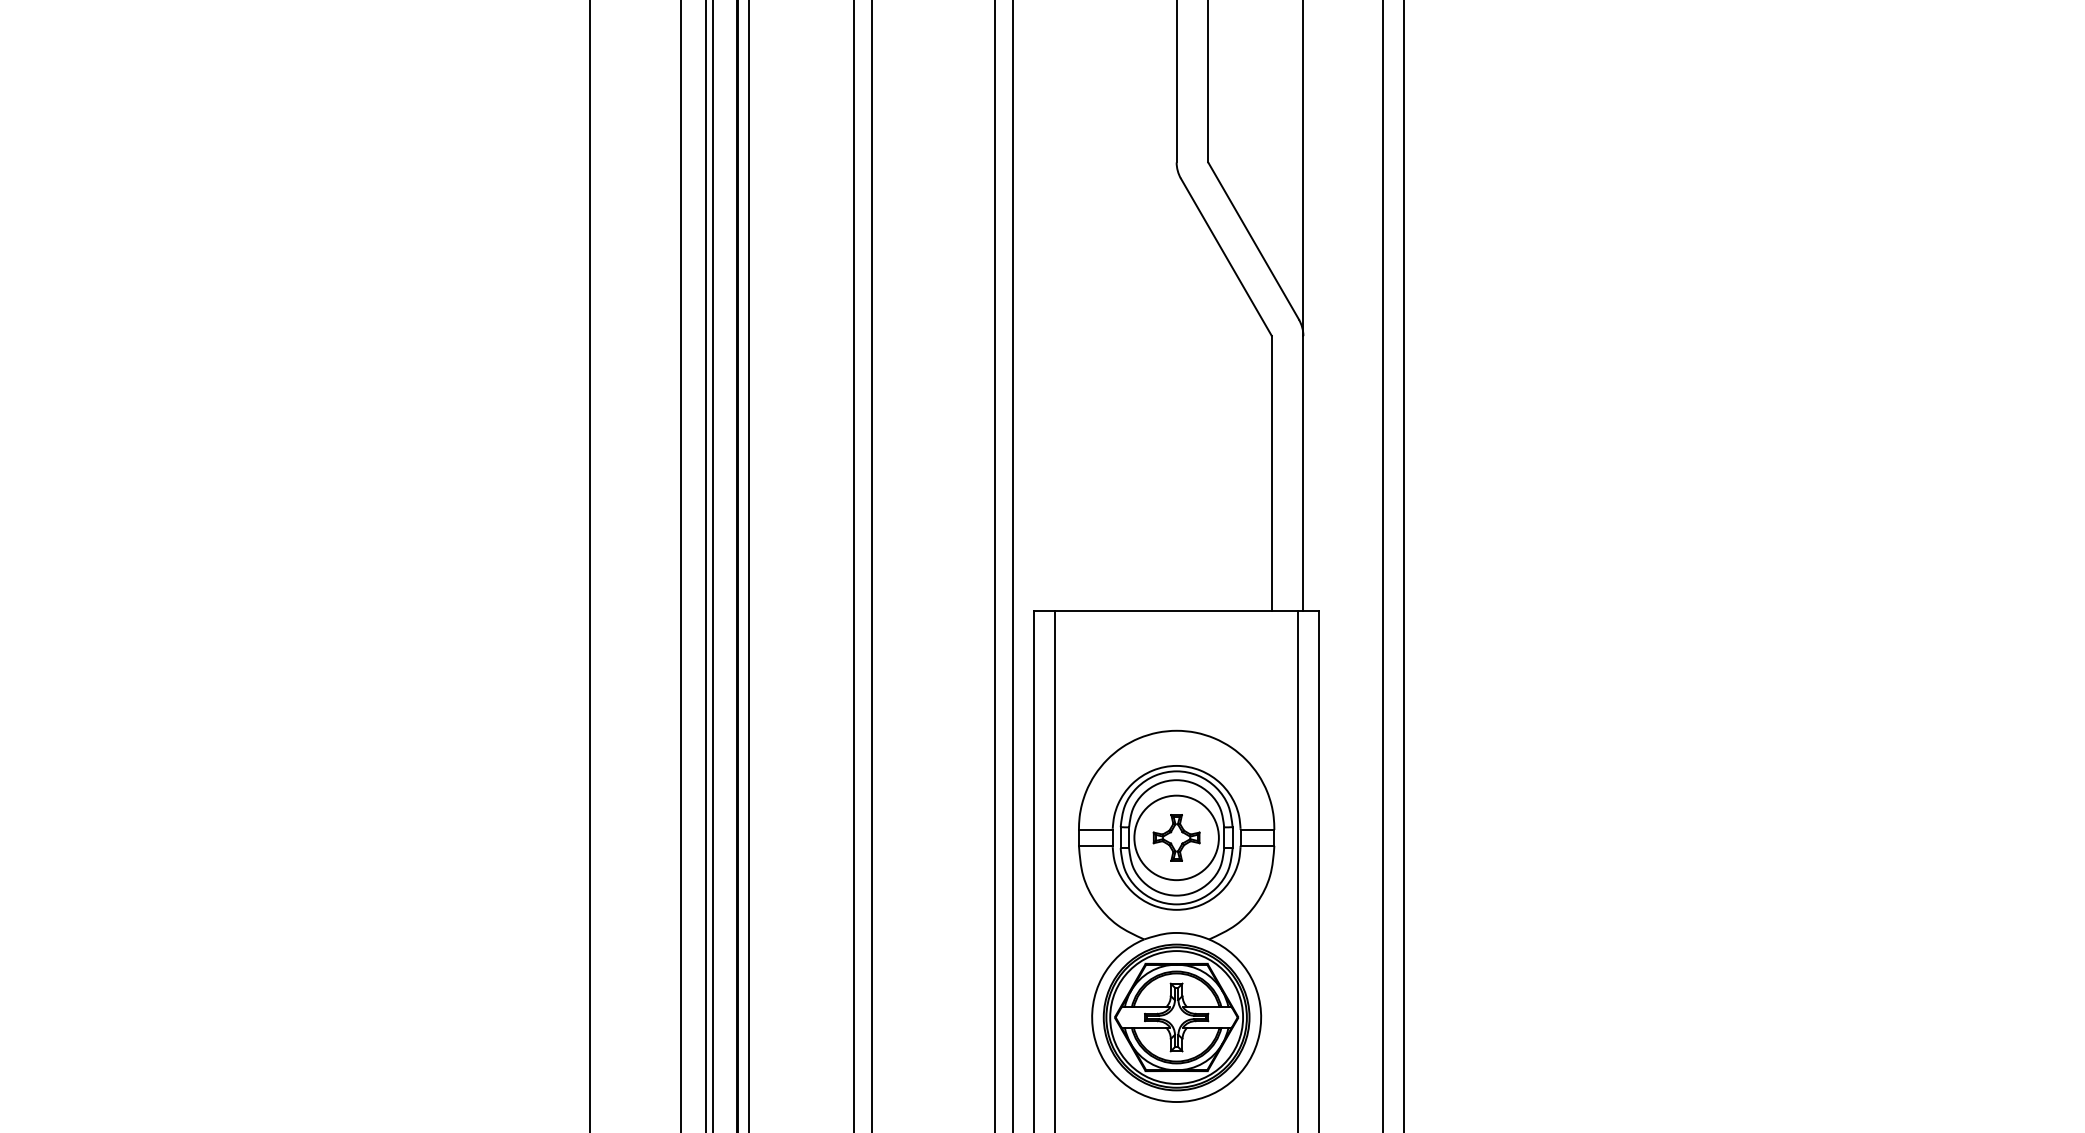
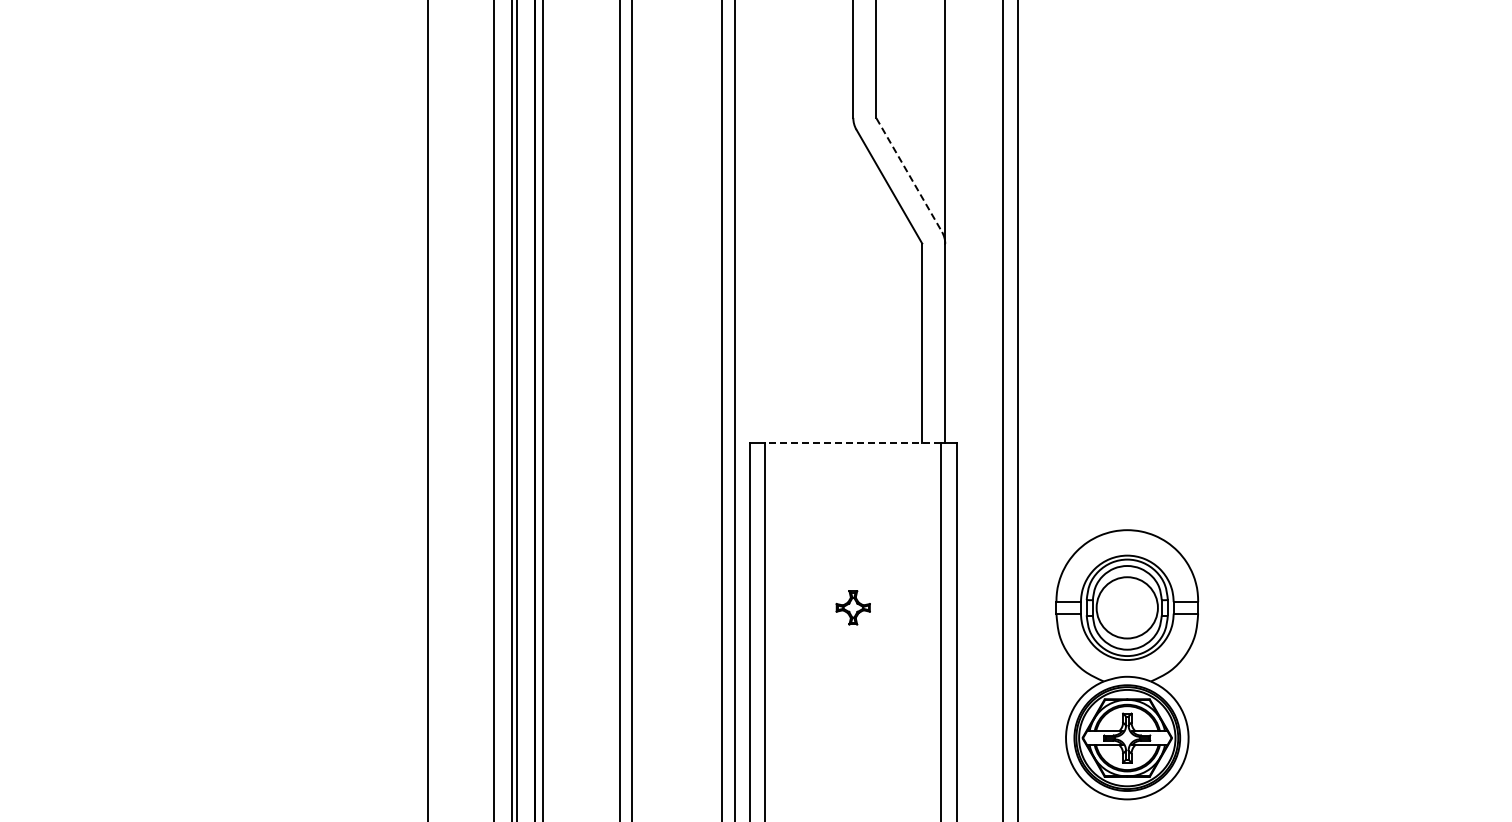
line: (1254, 241) -> (909, 175), solid -> dashed
line: (1175, 611) -> (852, 443), solid -> dashed
part: (1176, 916) -> (1127, 664), moved

